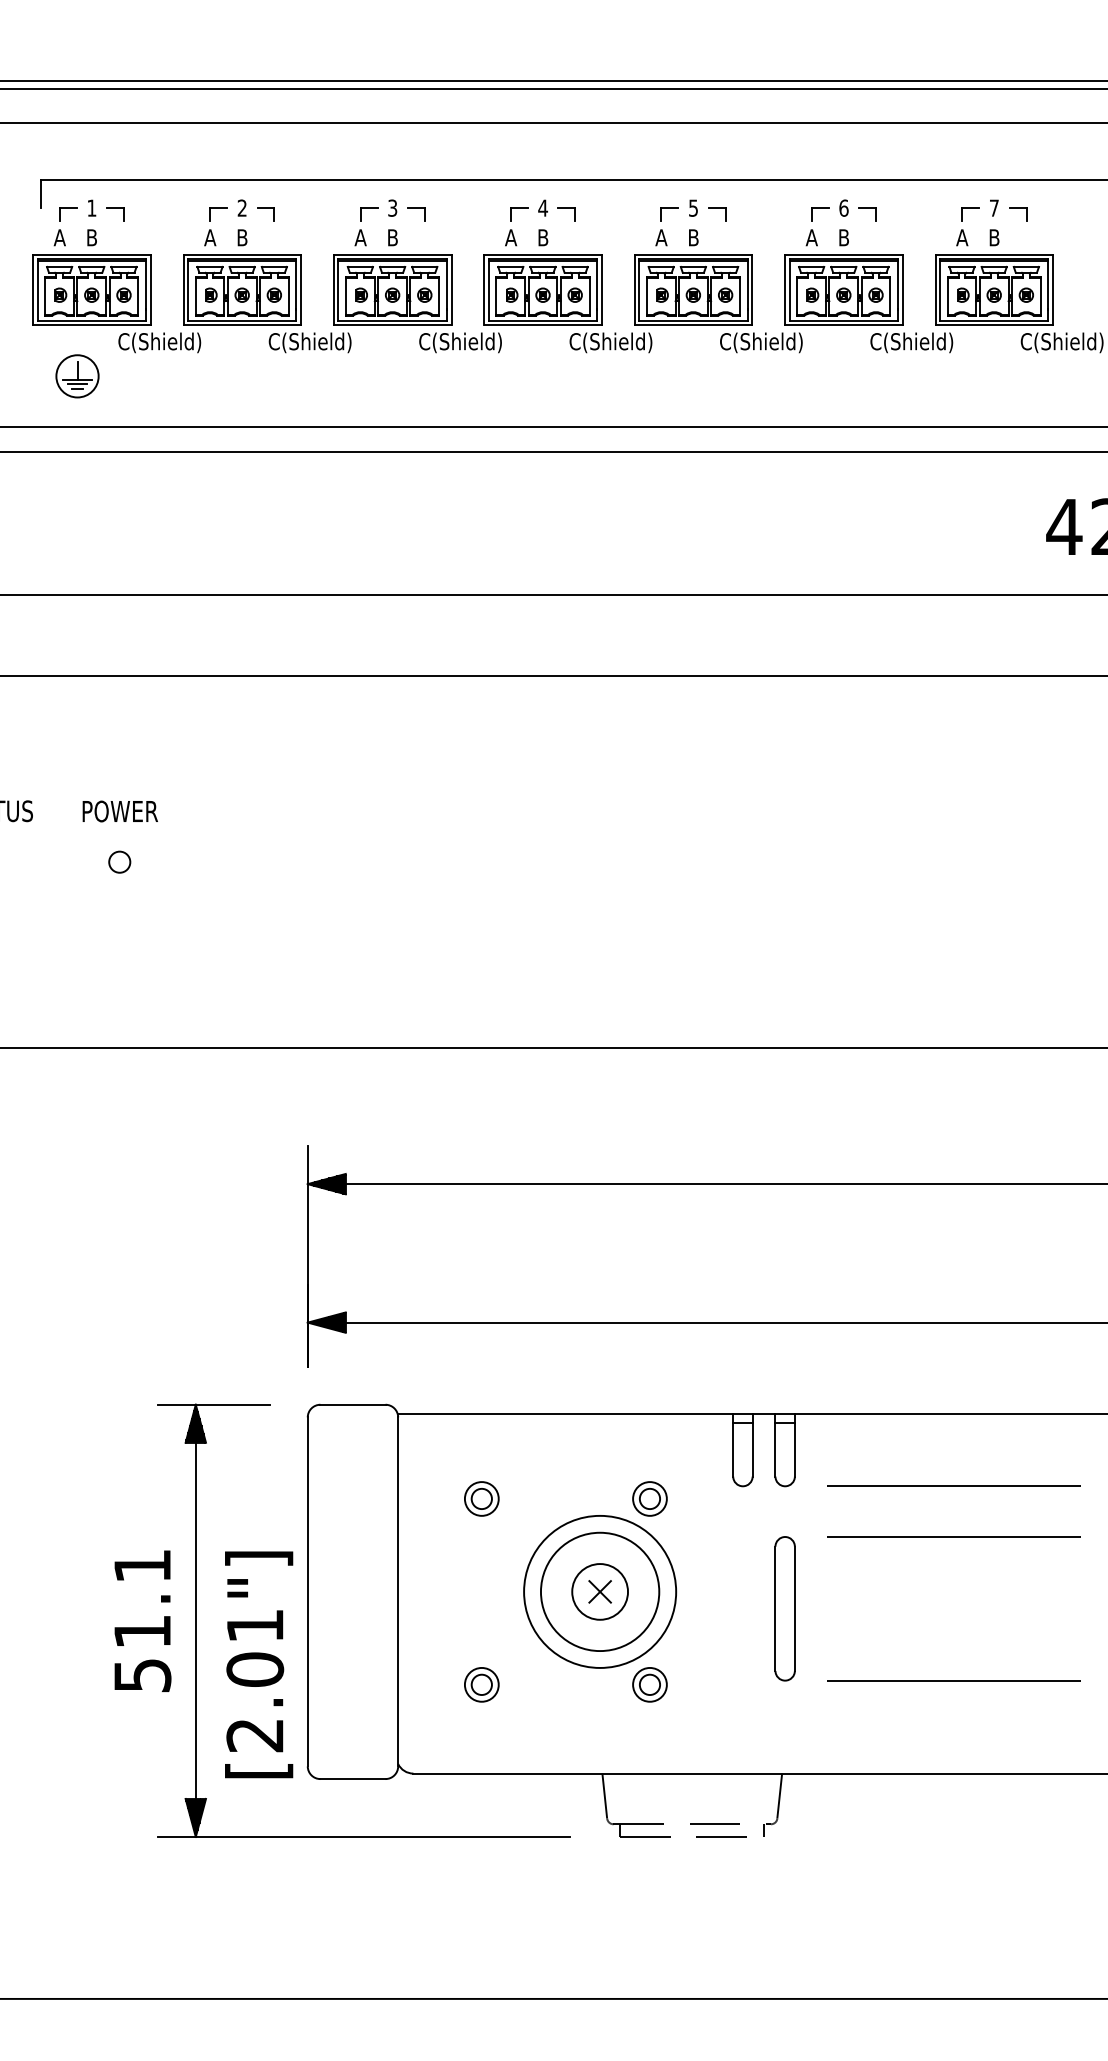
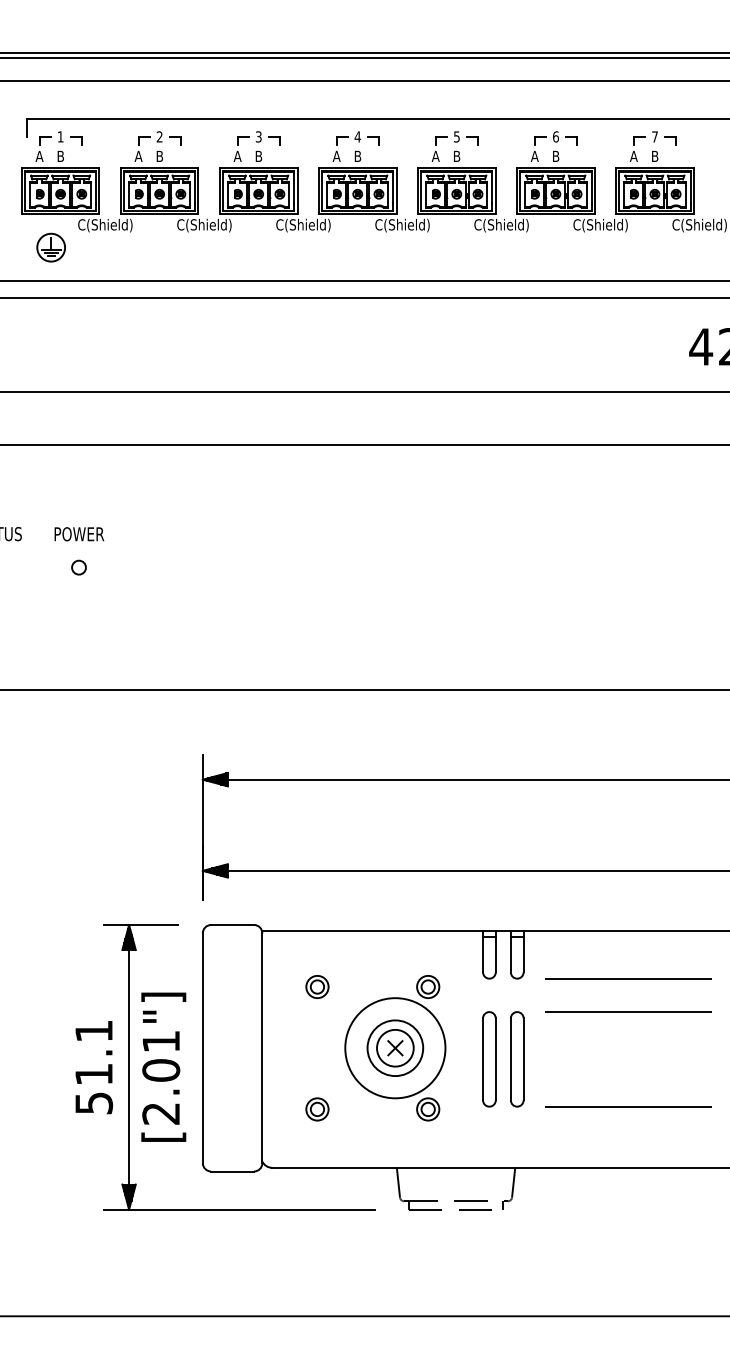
circle: (600, 1592) -> (395, 1048), size x0.71
part: (743, 1609) -> (489, 1059), added
text: (258, 1663) -> (163, 1066), moved

